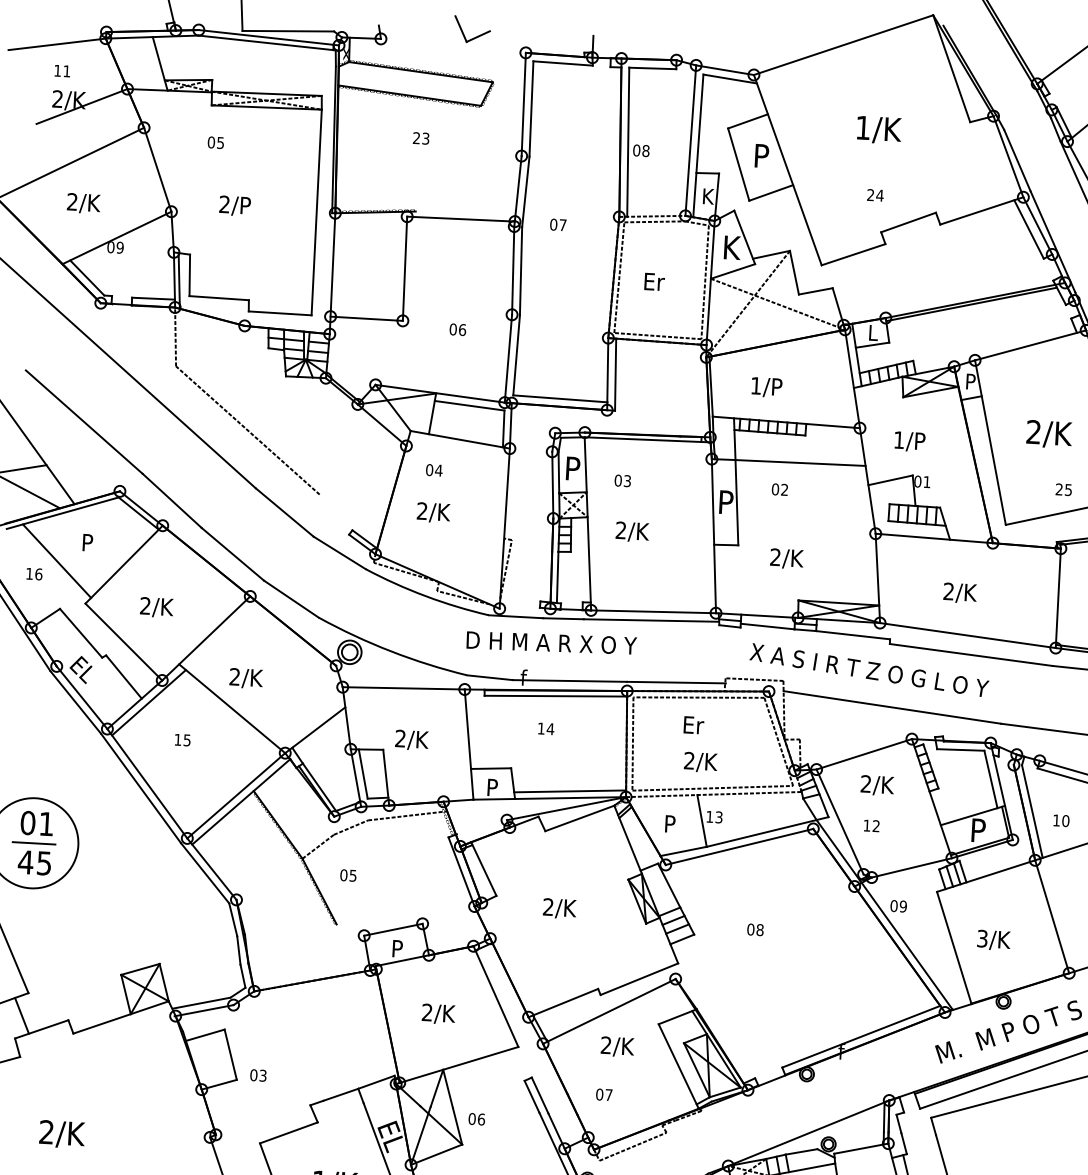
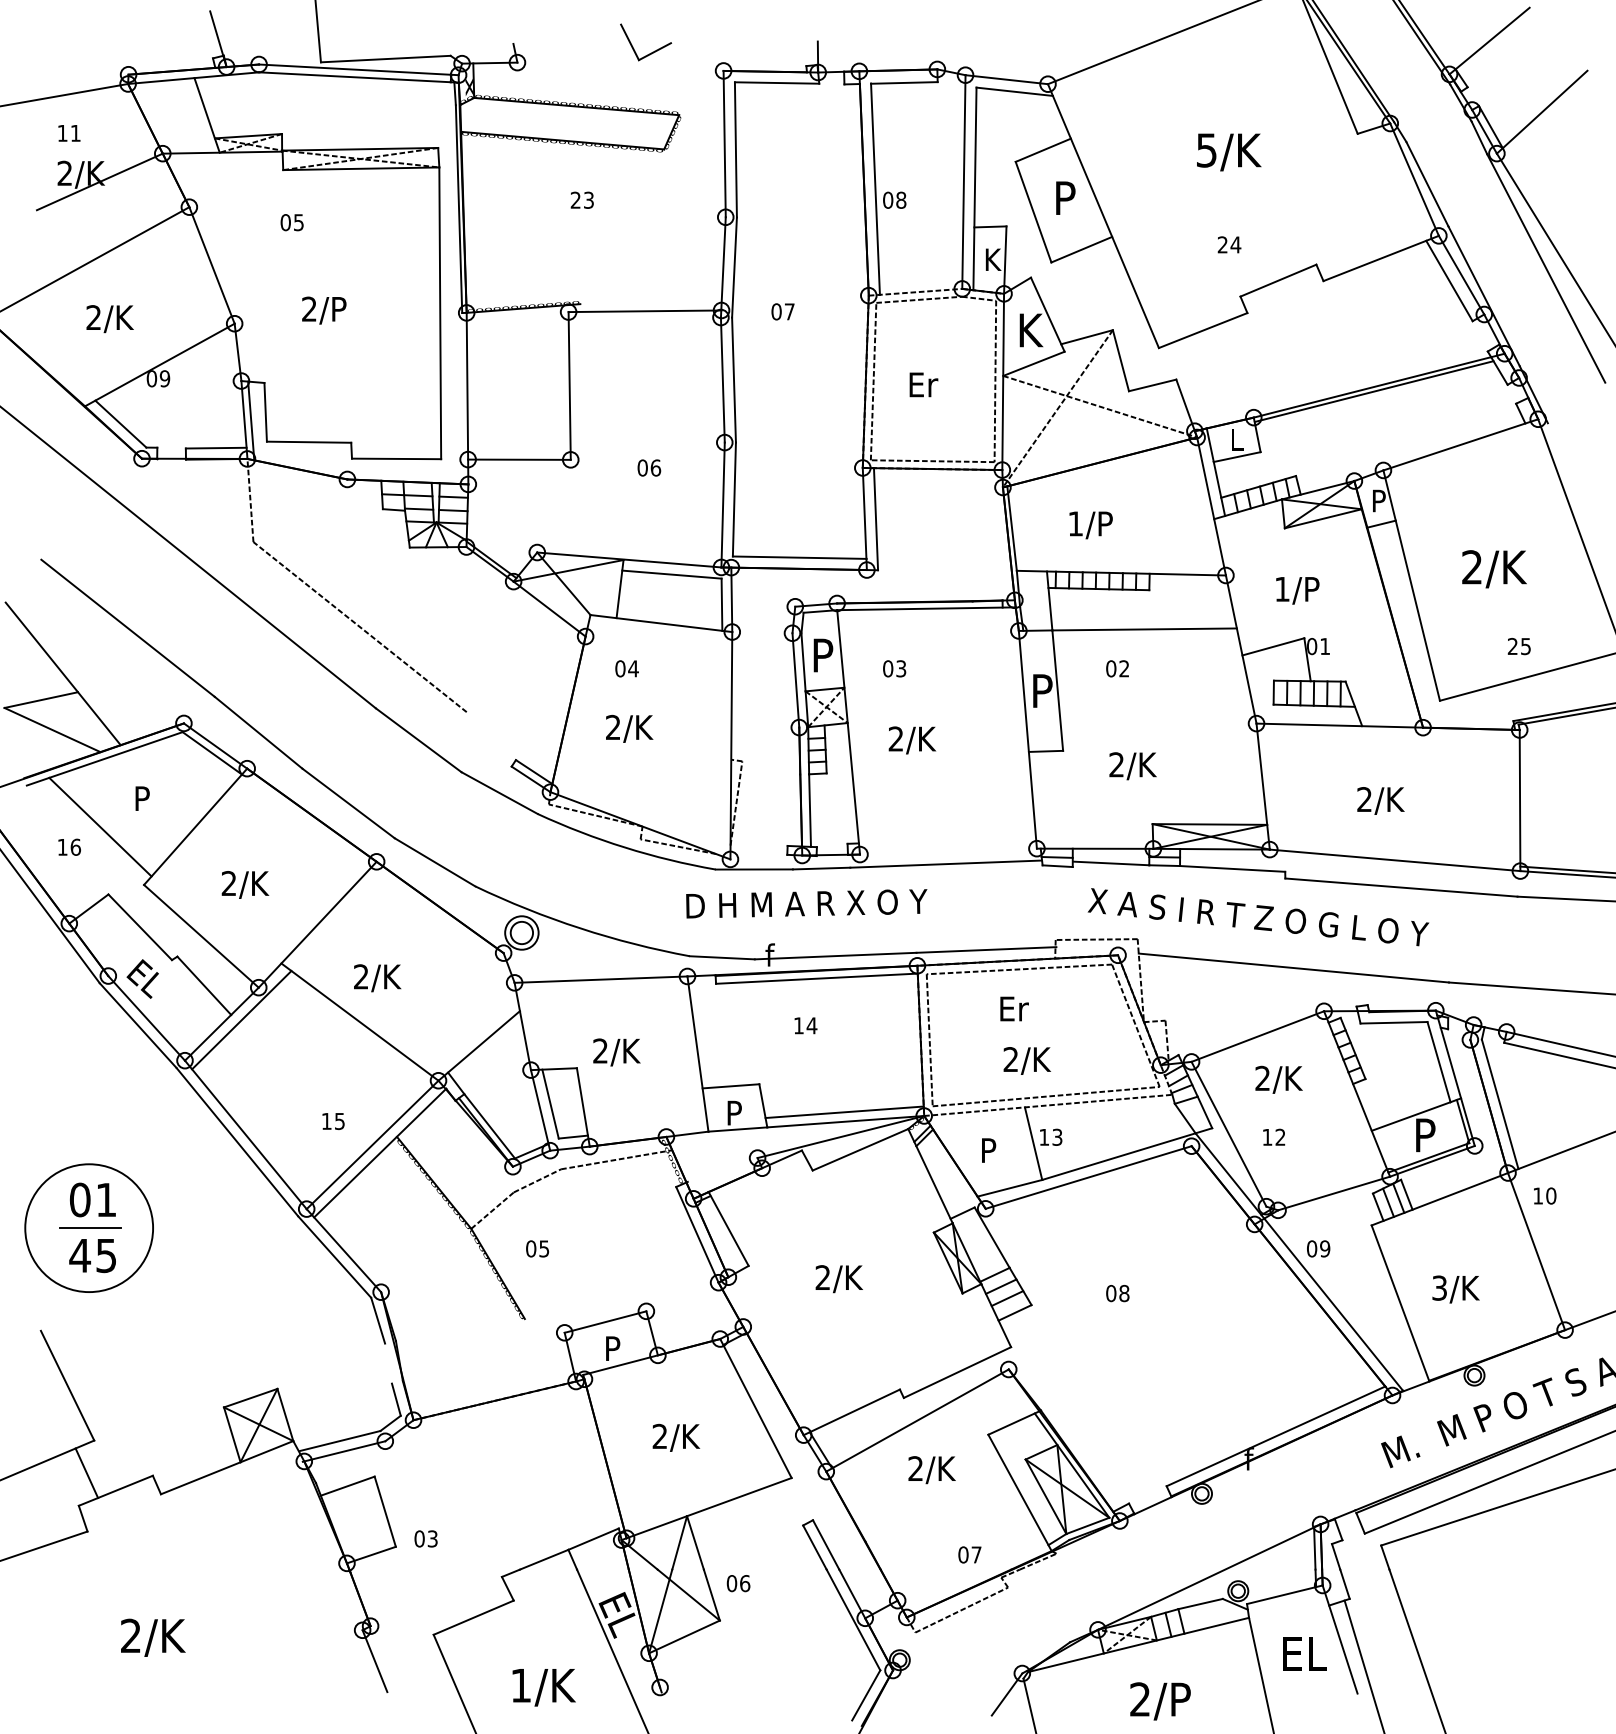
text: (863, 127) -> (1206, 150), 1/K -> 5/K
line: (653, 611) -> (948, 851), removed
text: (182, 740) -> (333, 1121), moved
text: (1061, 820) -> (1545, 1195), moved
line: (238, 950) -> (388, 1363), removed
text: (603, 1094) -> (969, 1554), moved

